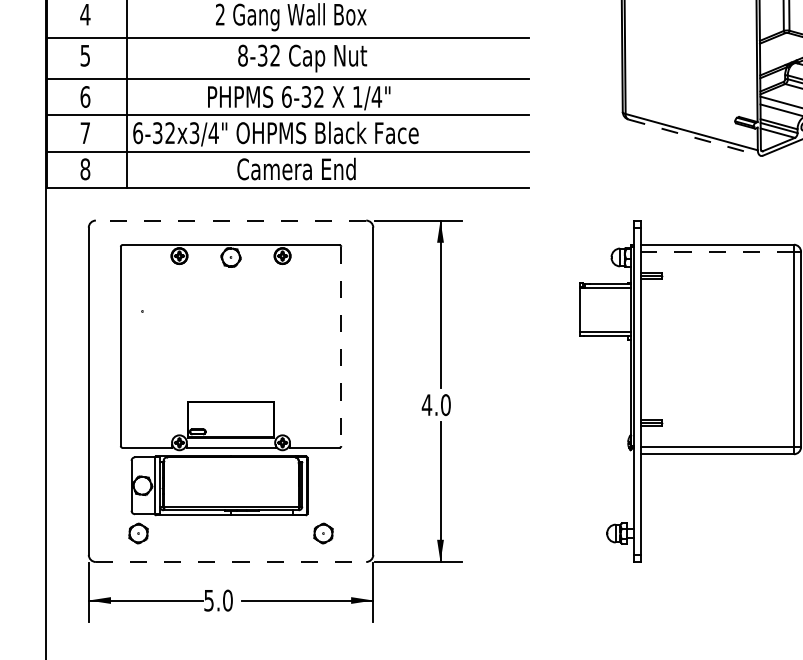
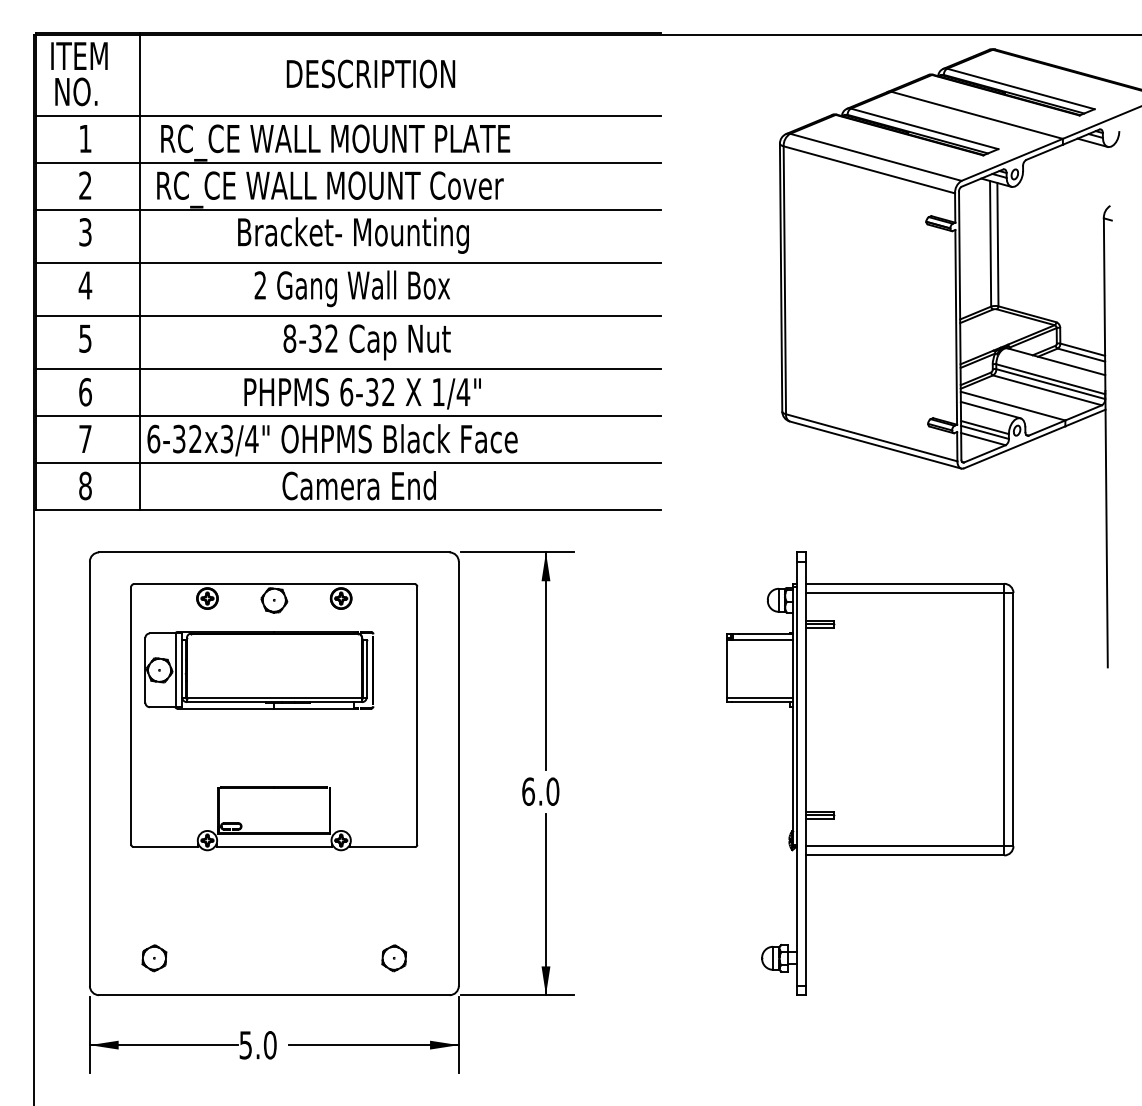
line: (694, 138) -> (875, 445), dashed -> solid
line: (230, 220) -> (273, 552), dashed -> solid
line: (717, 252) -> (904, 593), dashed -> solid
line: (341, 347) -> (417, 716), dashed -> solid
text: (427, 404) -> (528, 791), 4.0 -> 6.0
part: (219, 485) -> (259, 670), moved
line: (231, 562) -> (274, 995), dashed -> solid

